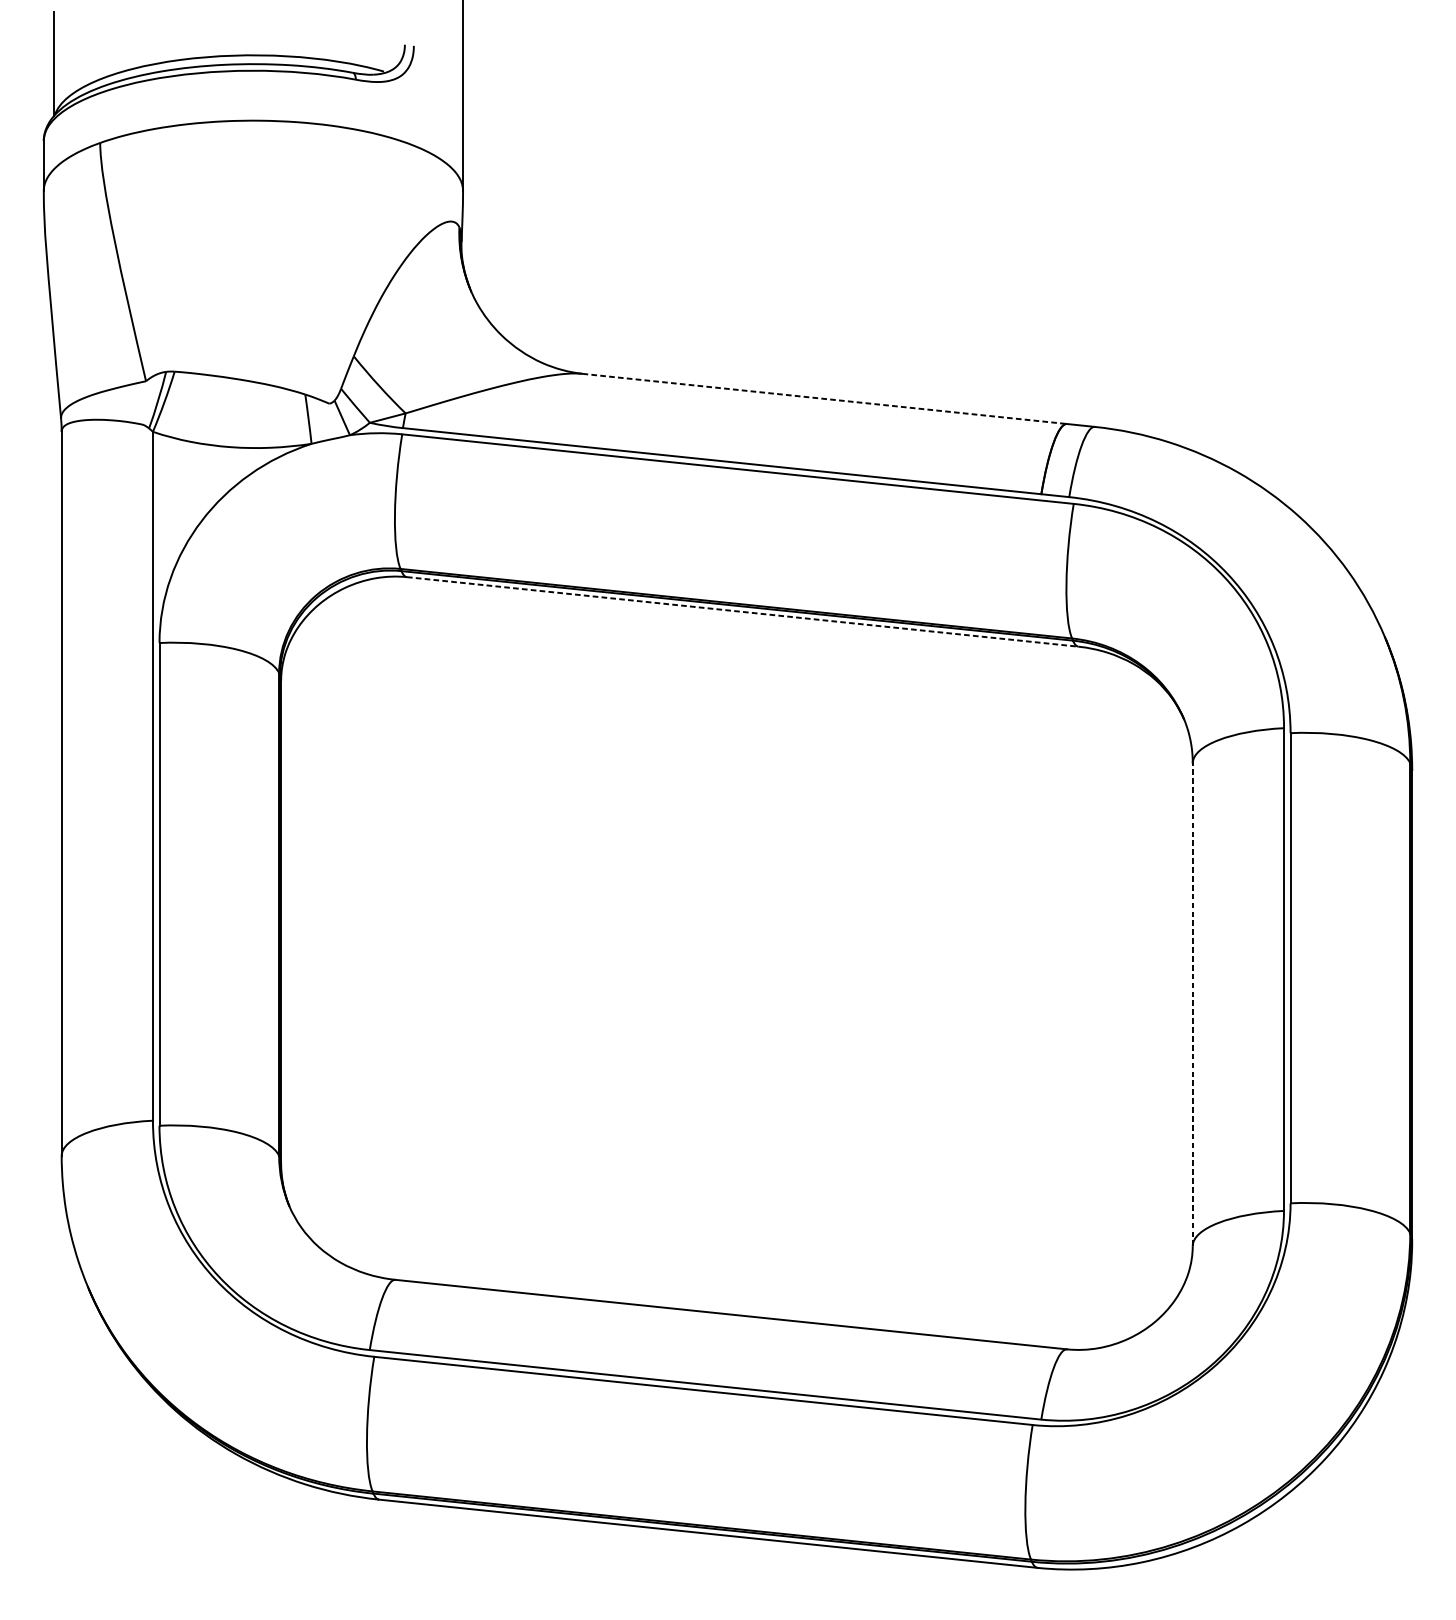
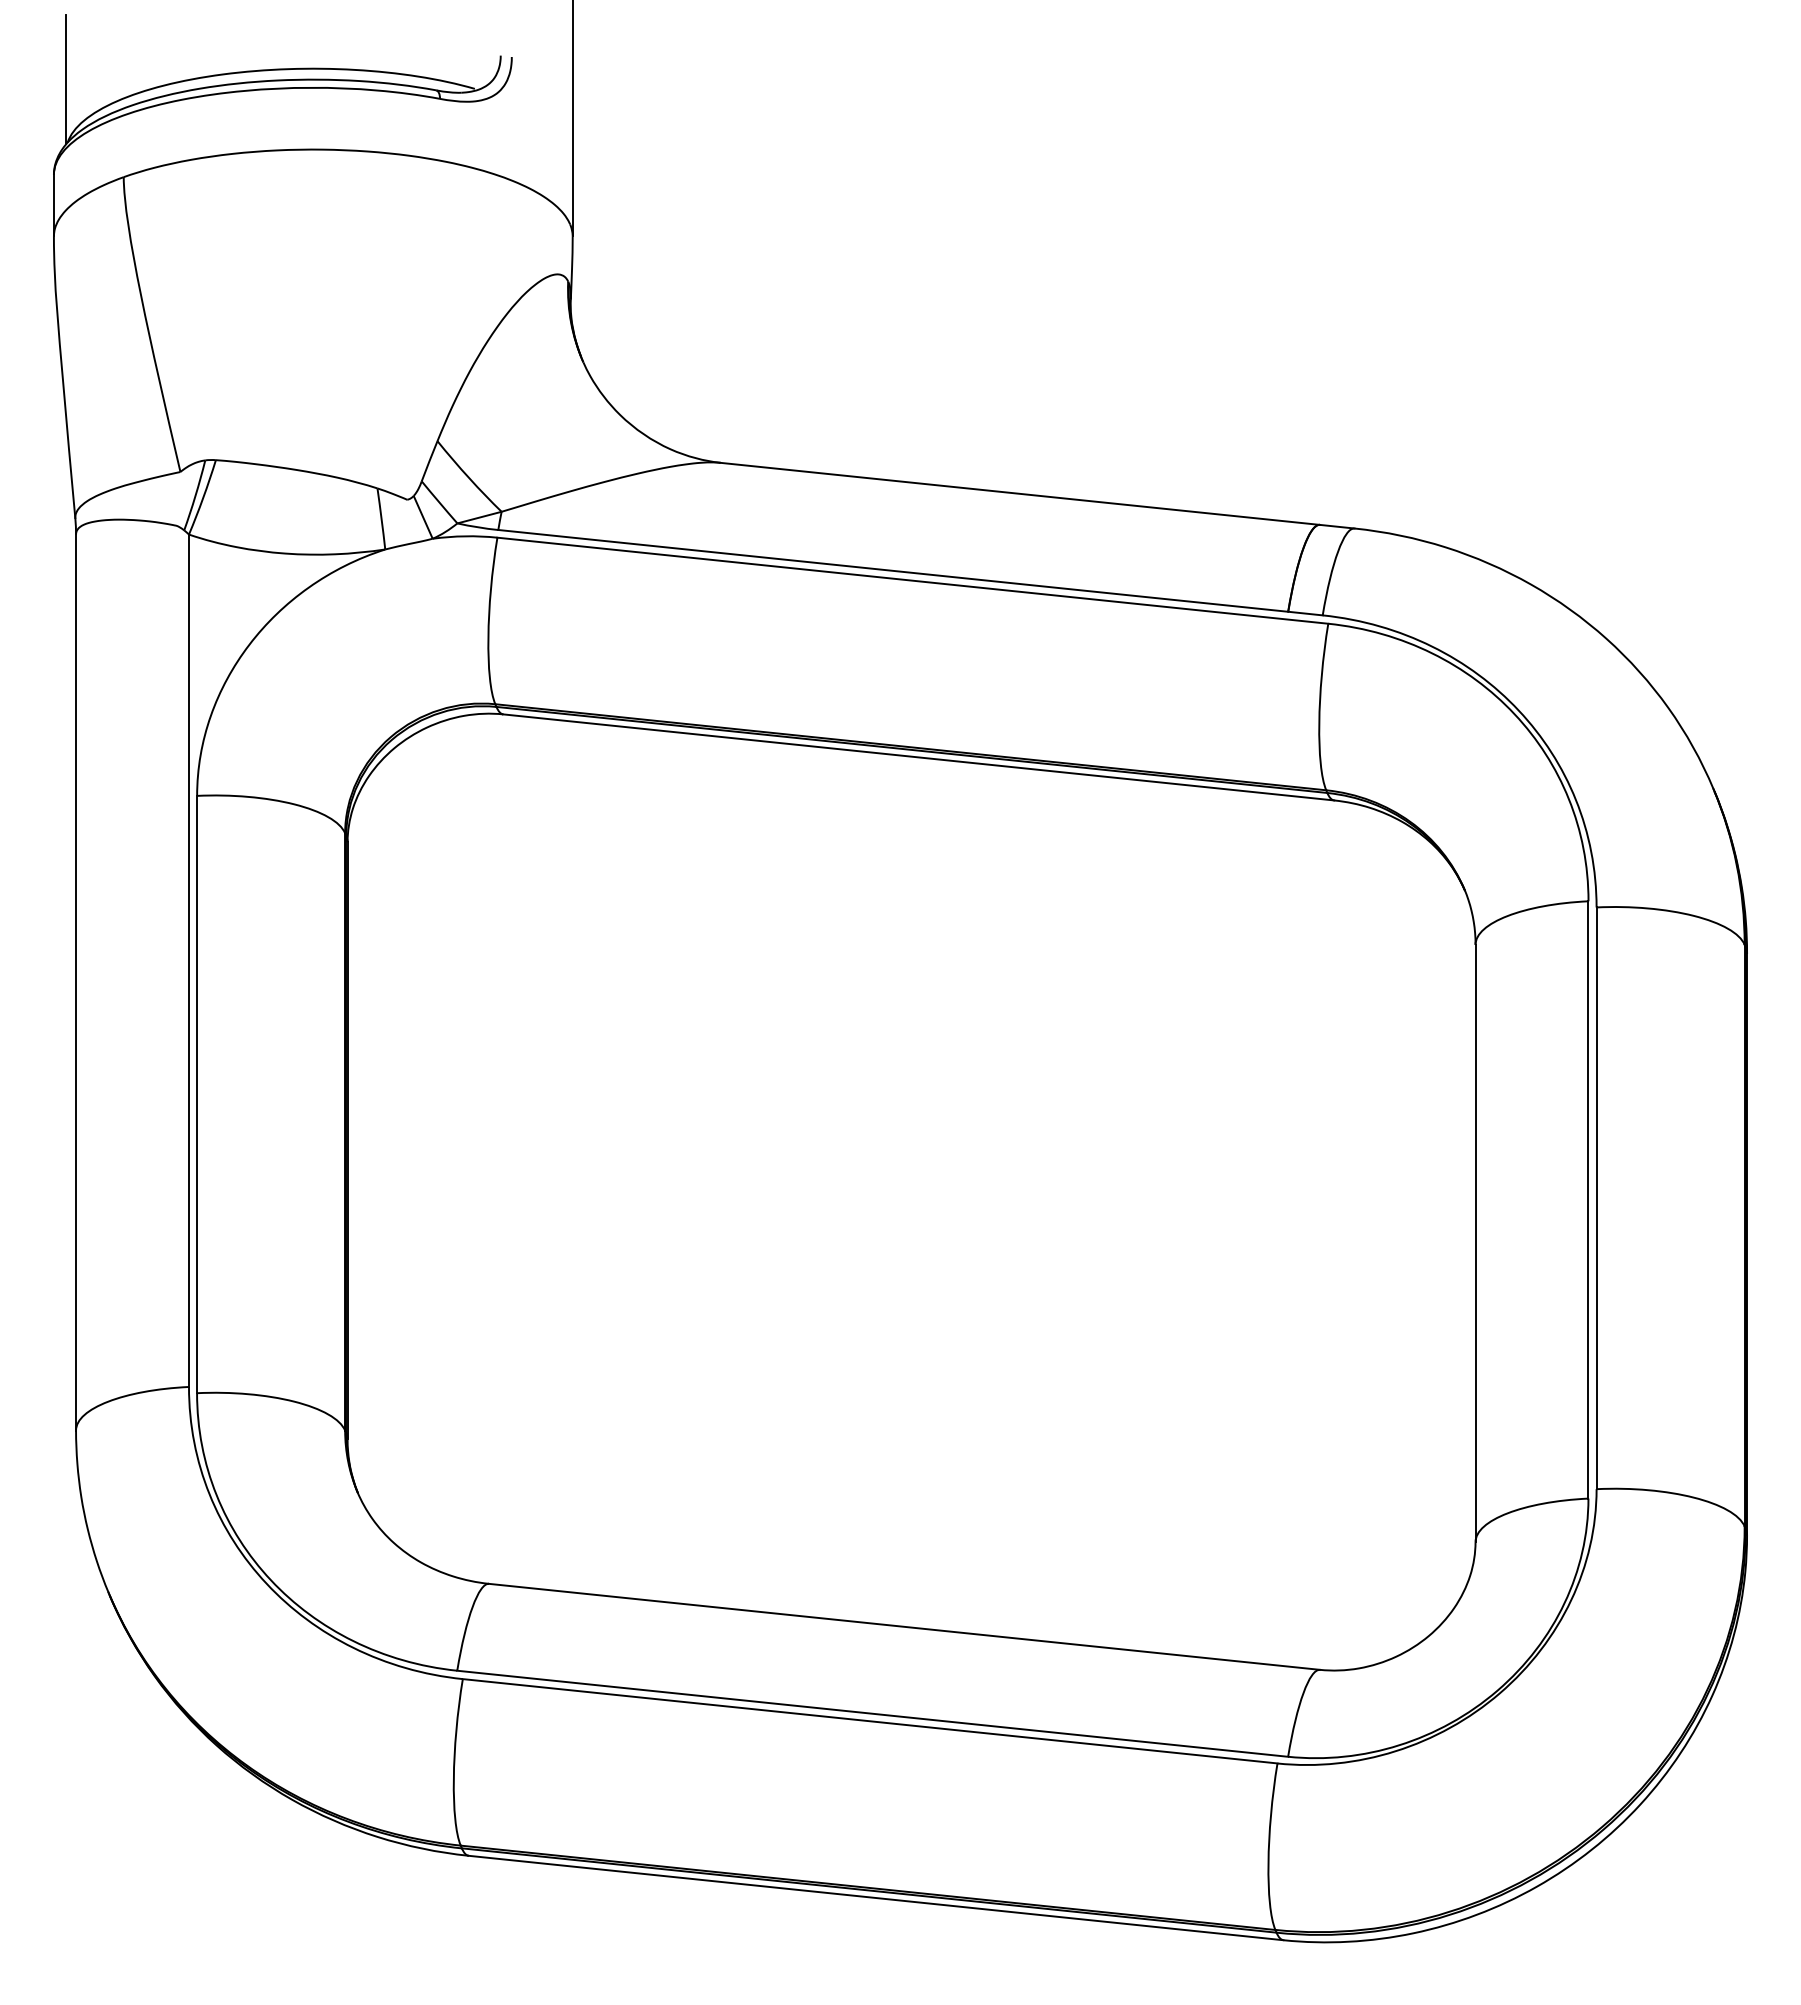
line: (824, 398) -> (1020, 493), dashed -> solid
line: (742, 611) -> (918, 757), dashed -> solid
line: (1192, 1004) -> (1475, 1243), dashed -> solid

